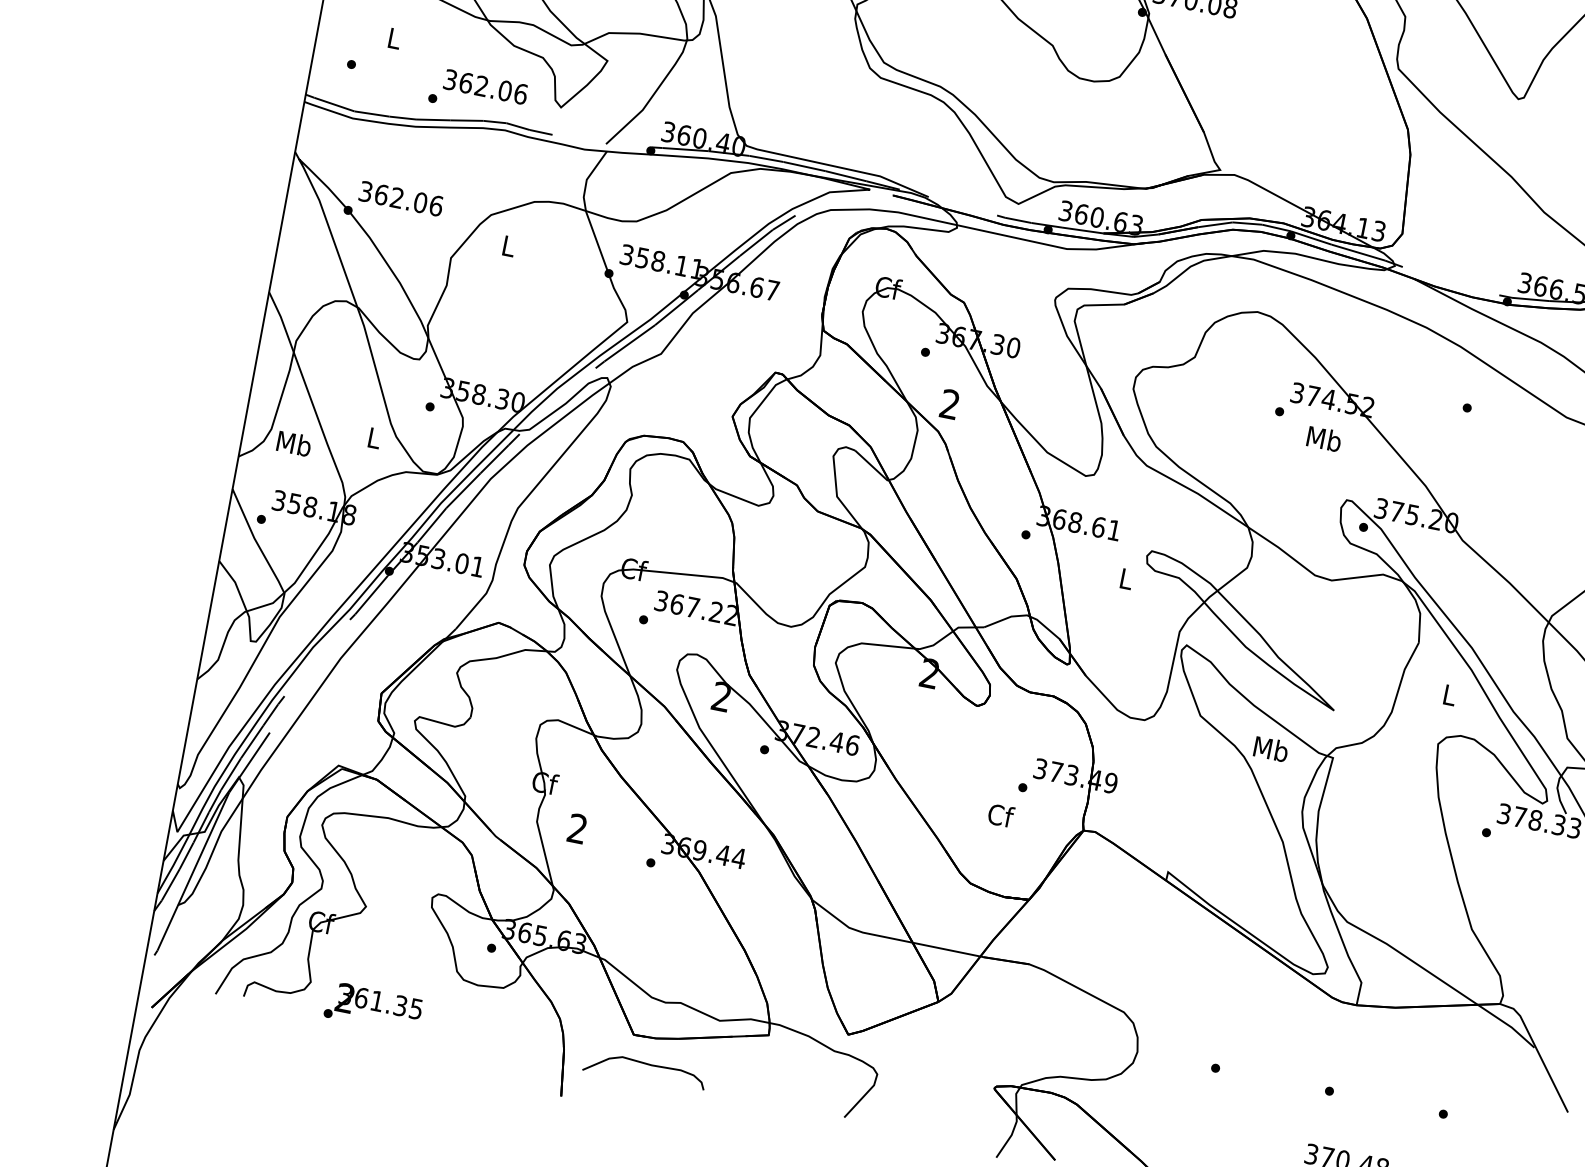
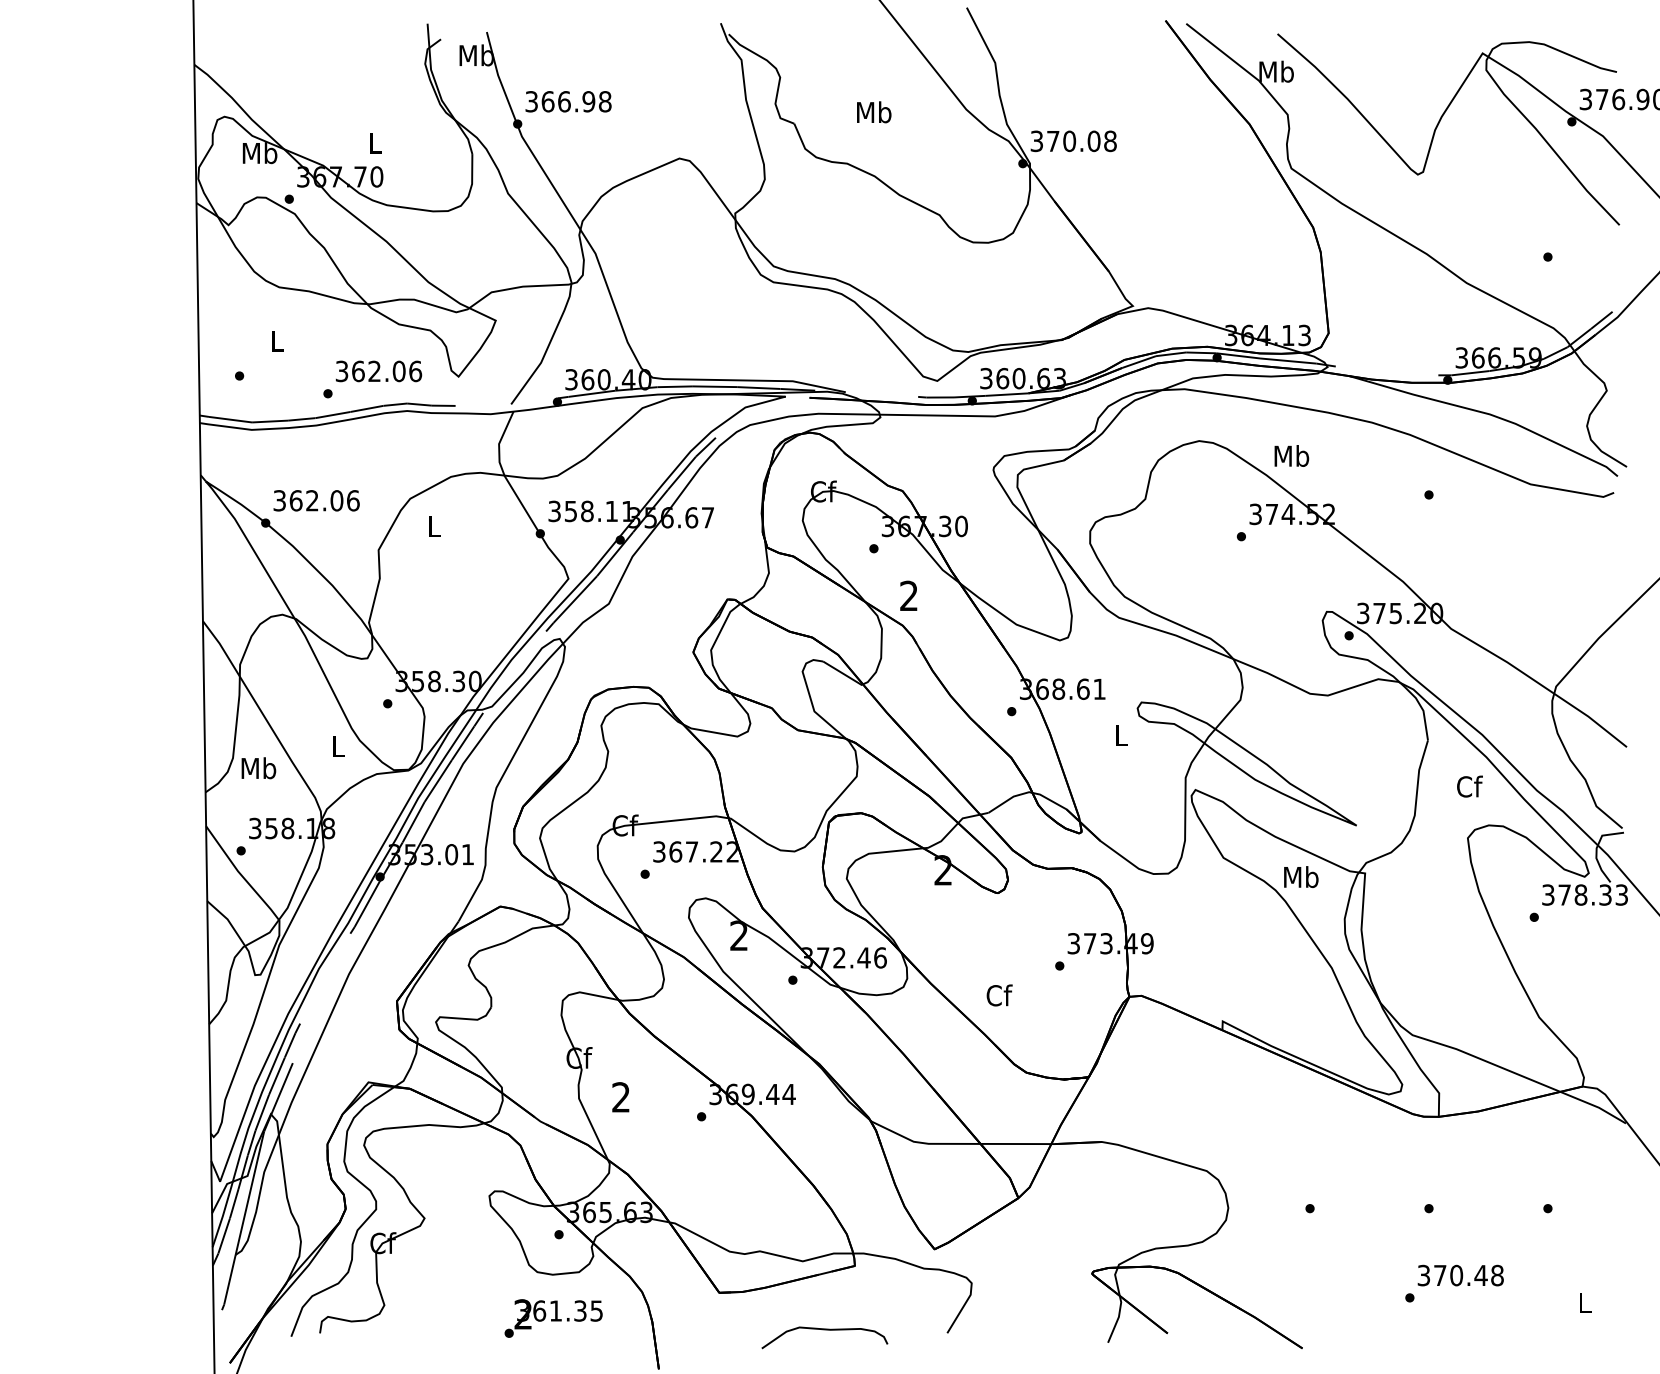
text: (1324, 438) -> (1291, 455), moved
text: (1449, 694) -> (1469, 786), L -> Cf
text: (1000, 815) -> (999, 995), moved
text: (373, 1007) -> (553, 1318), moved
curve: (645, 1064) -> (824, 1330), moved

